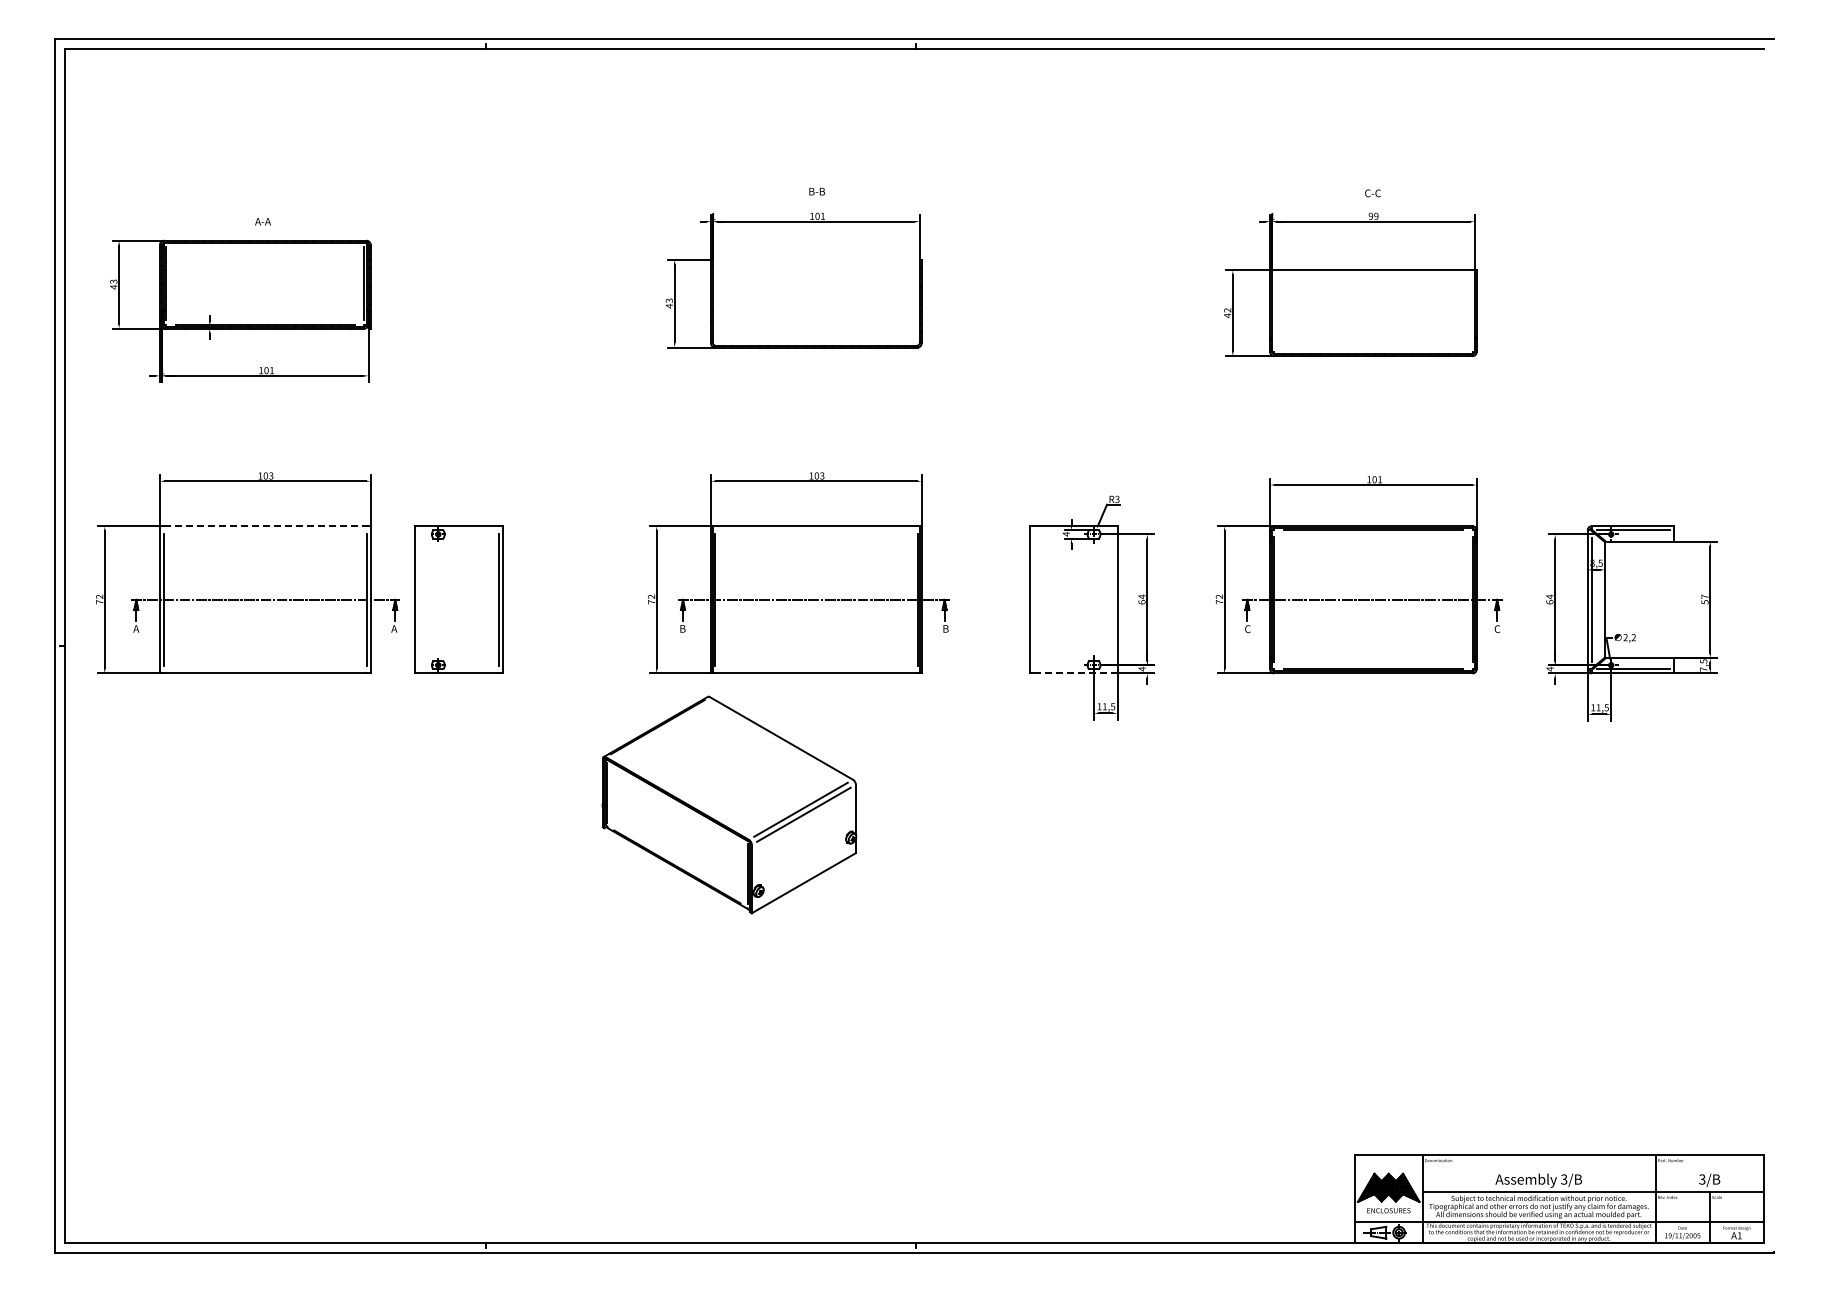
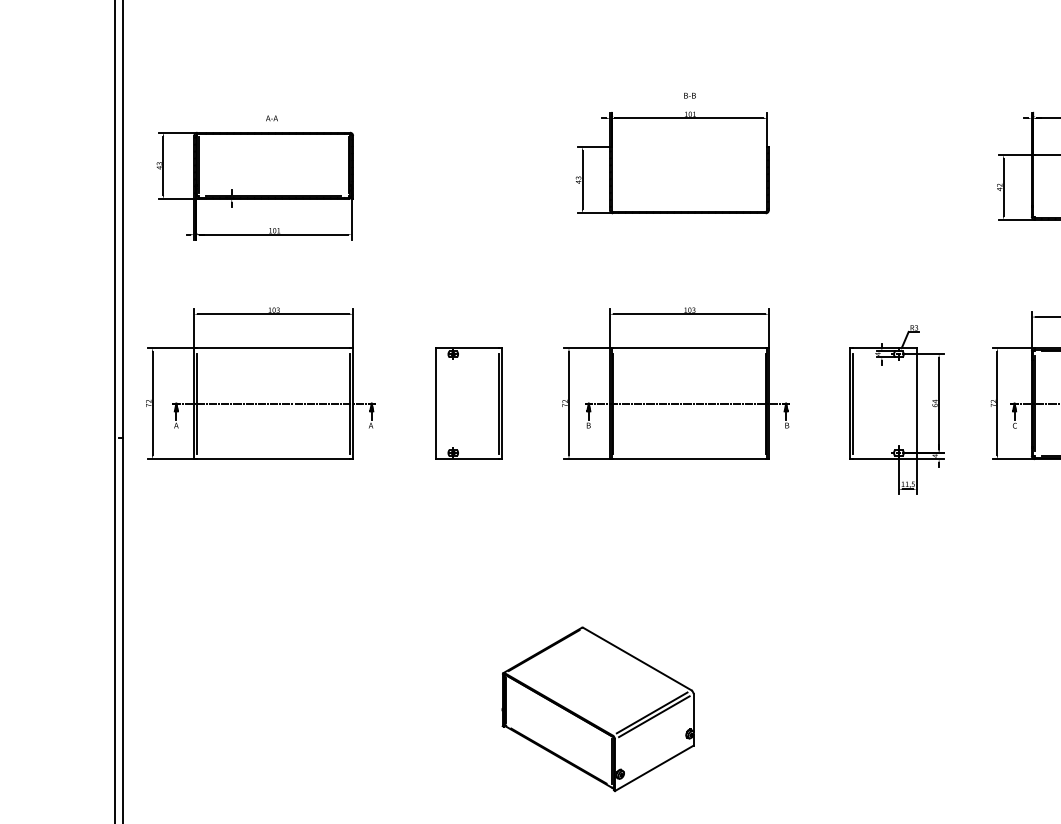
line: (265, 526) -> (273, 348), dashed -> solid
part: (458, 599) -> (468, 403), moved
line: (1033, 599) -> (853, 403), added
line: (1075, 673) -> (884, 459), dashed -> solid
part: (729, 804) -> (598, 708), moved

